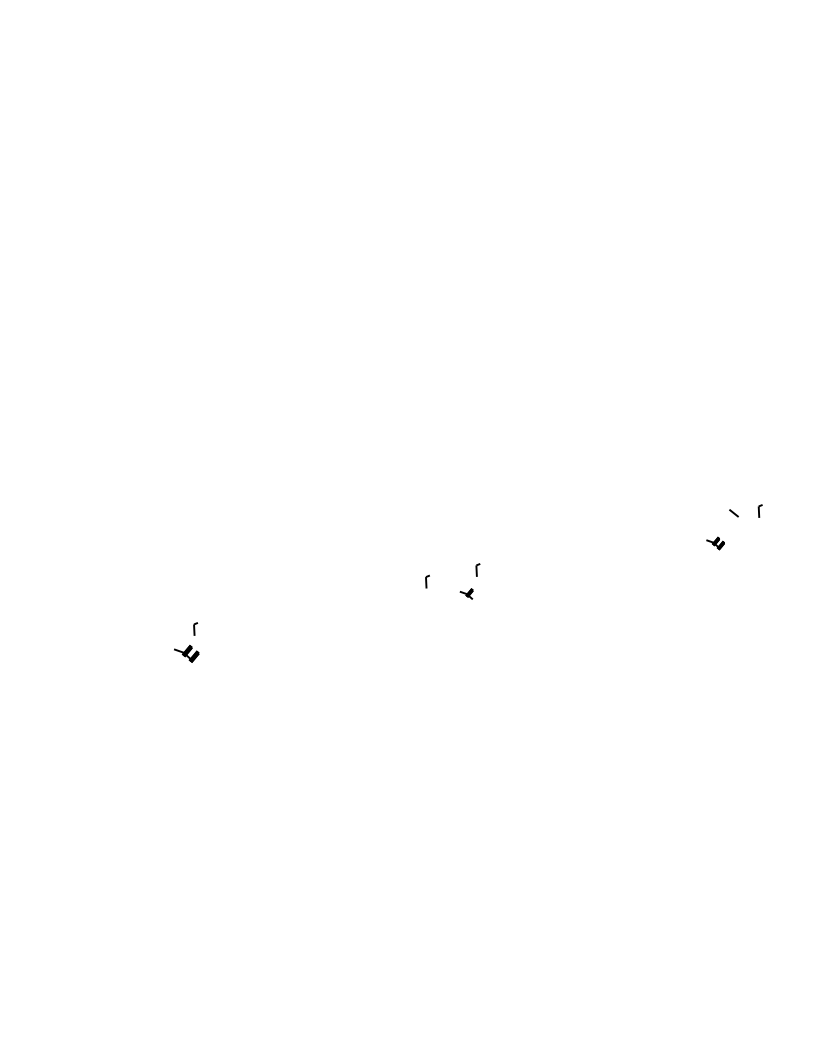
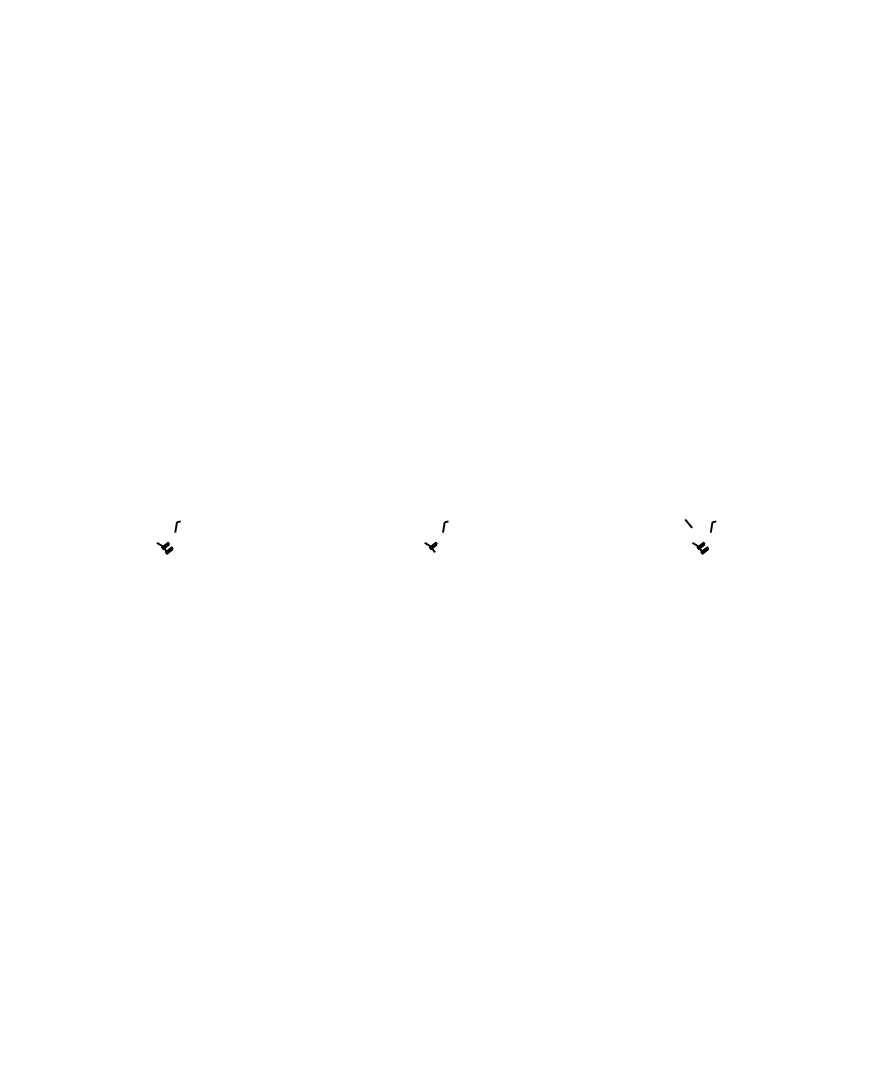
part: (715, 543) -> (700, 547), moved
part: (427, 581) -> (397, 527), removed
part: (186, 653) -> (164, 547), size x0.71

